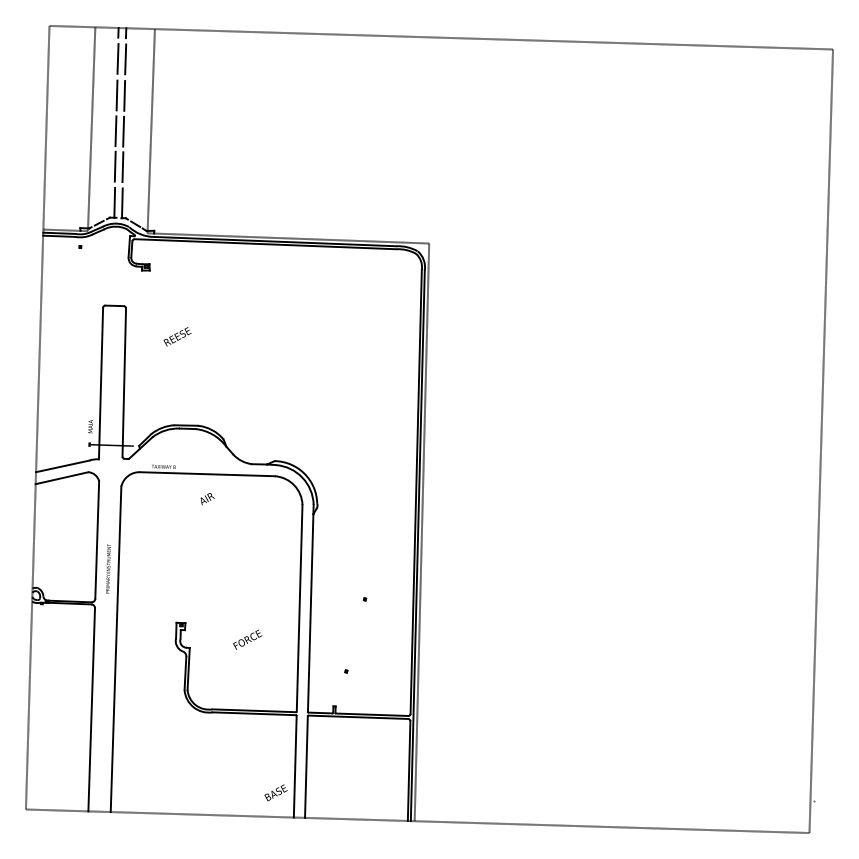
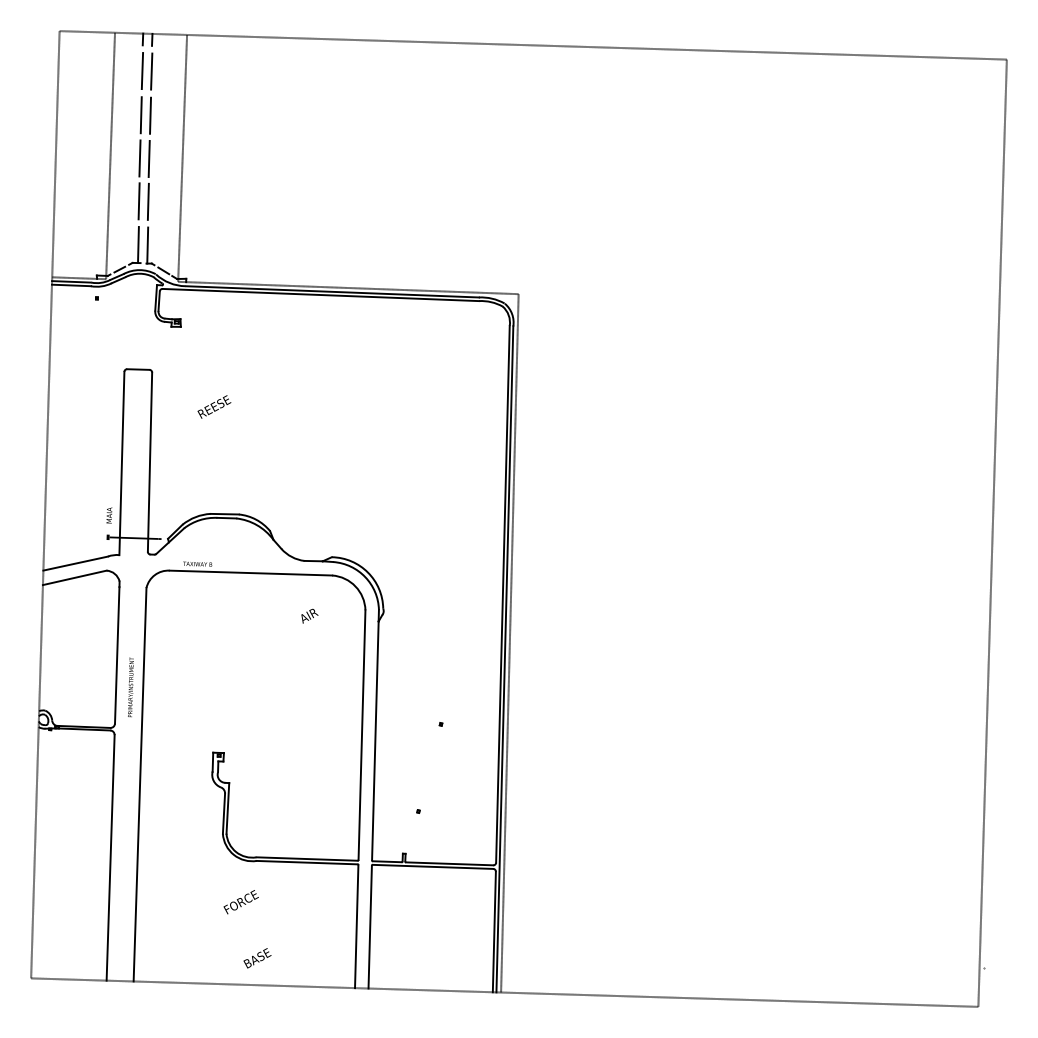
text: (207, 498) -> (309, 615), moved
text: (247, 640) -> (240, 902), moved
text: (276, 793) -> (257, 958), moved

